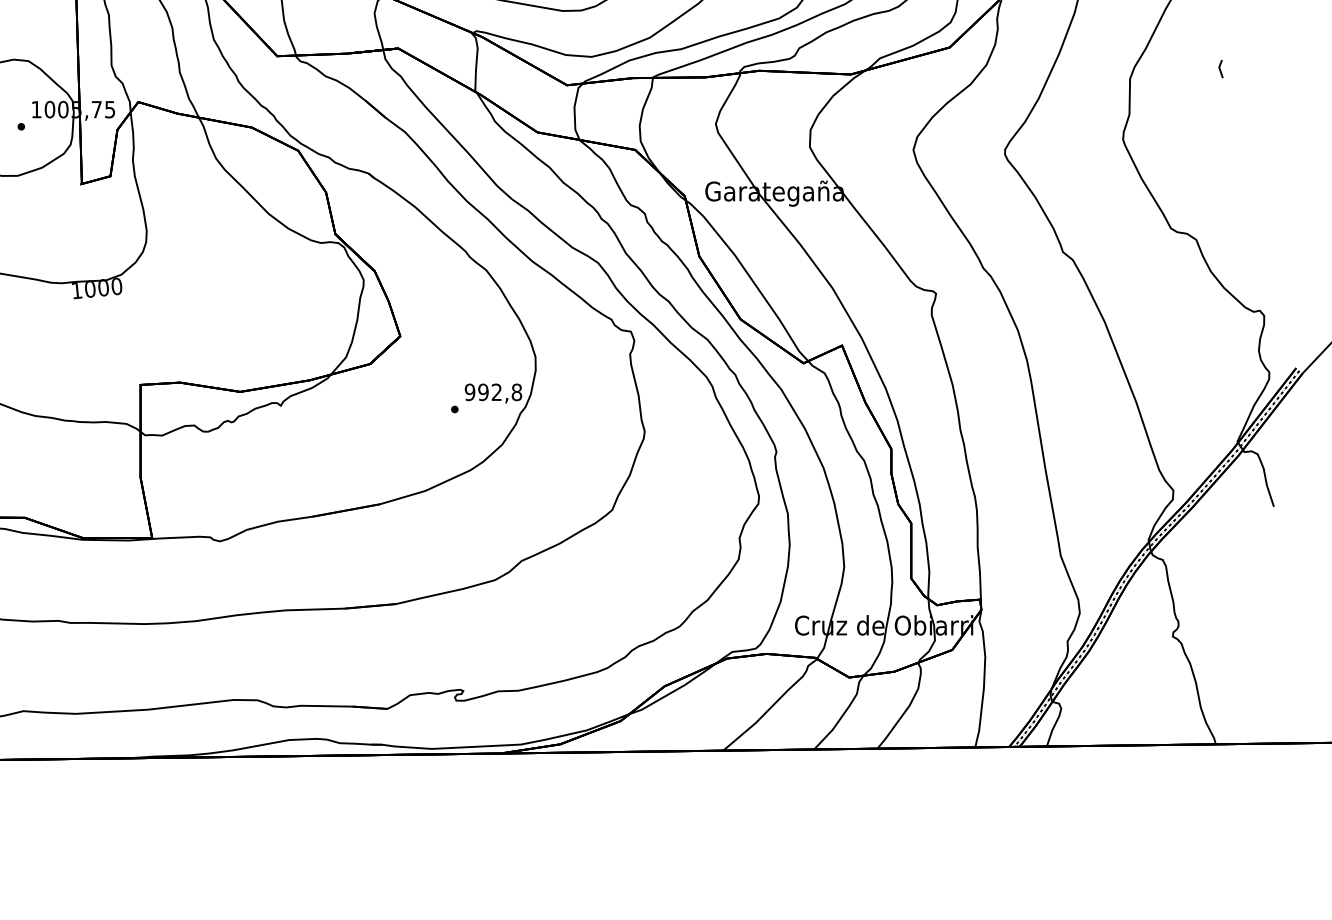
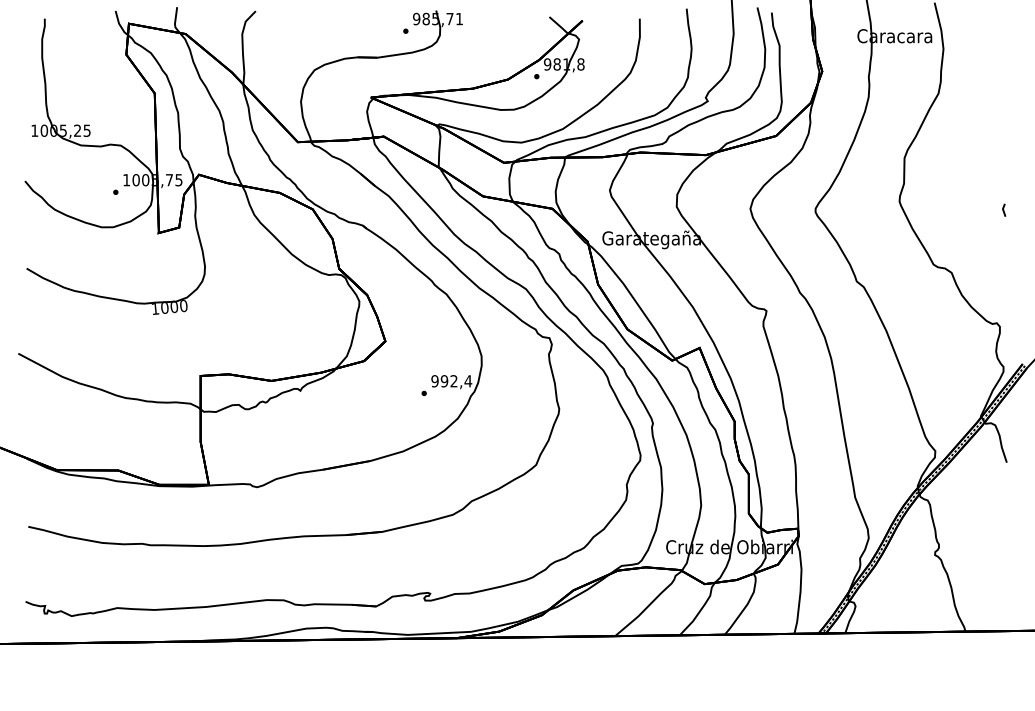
line: (1221, 66) -> (1004, 208), moved
text: (517, 392) -> (468, 381), 992,8 -> 992,4

